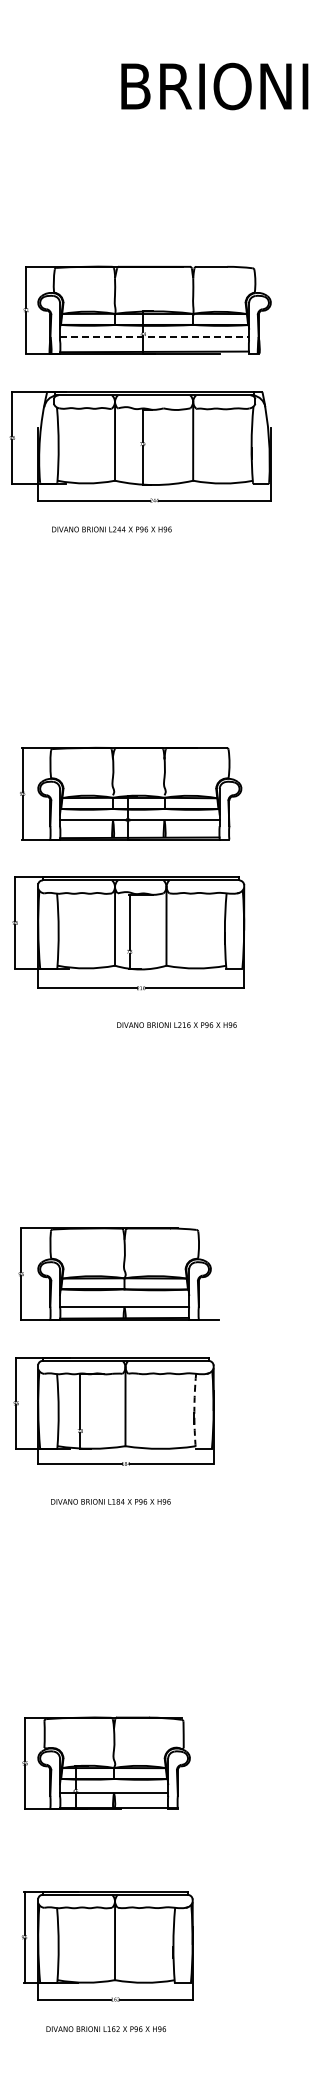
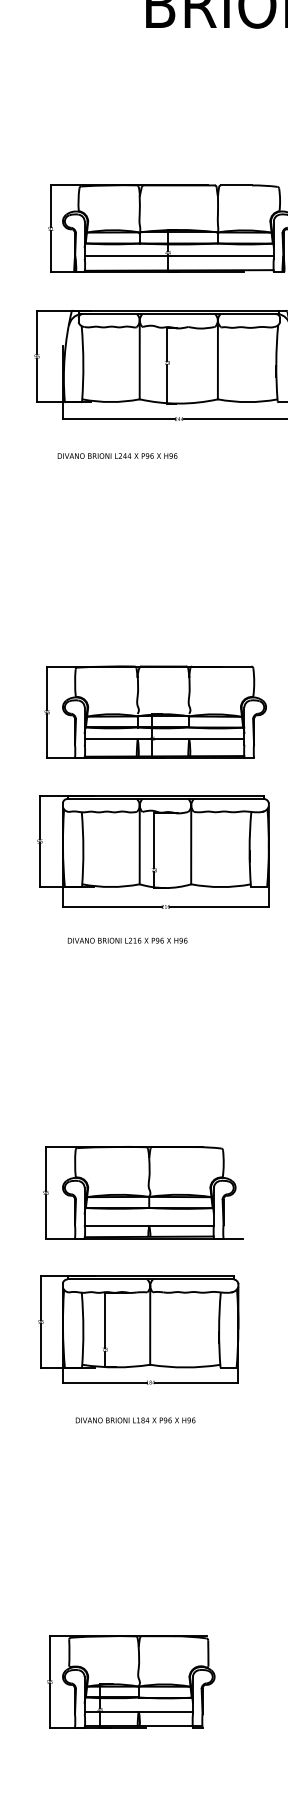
line: (154, 336) -> (179, 255), dashed -> solid
text: (111, 529) -> (117, 456), moved
text: (176, 1024) -> (127, 940), moved
arc: (194, 1411) -> (219, 1330), dashed -> solid

